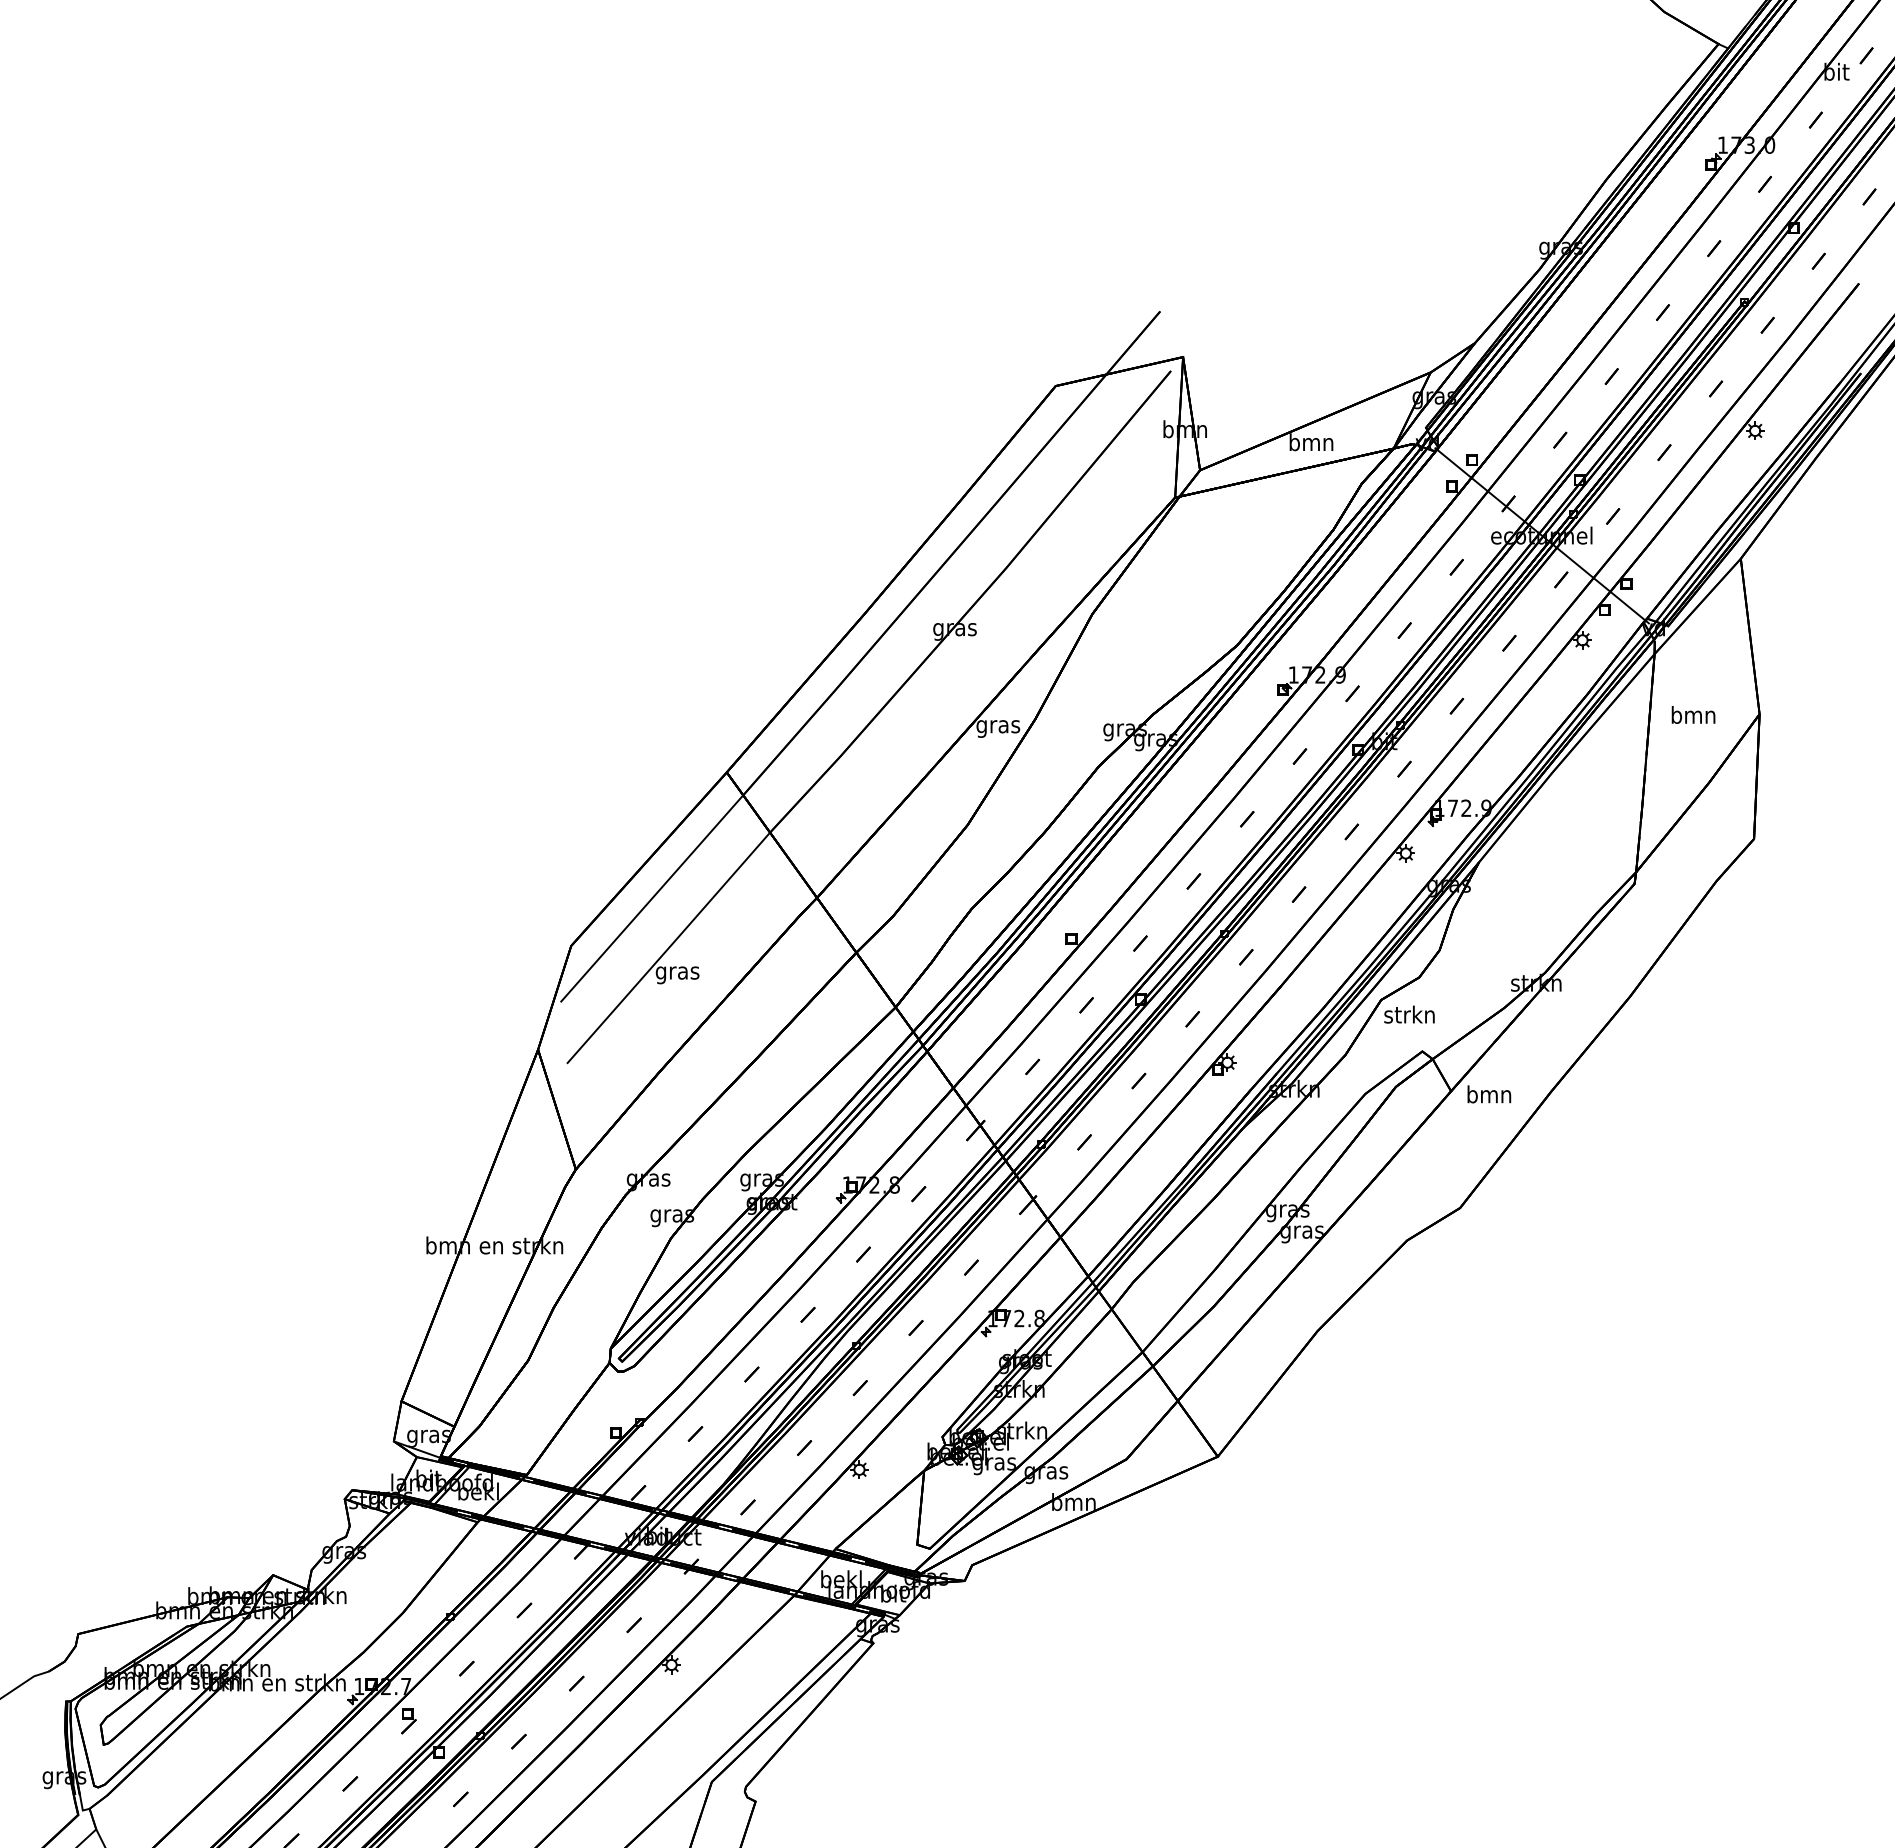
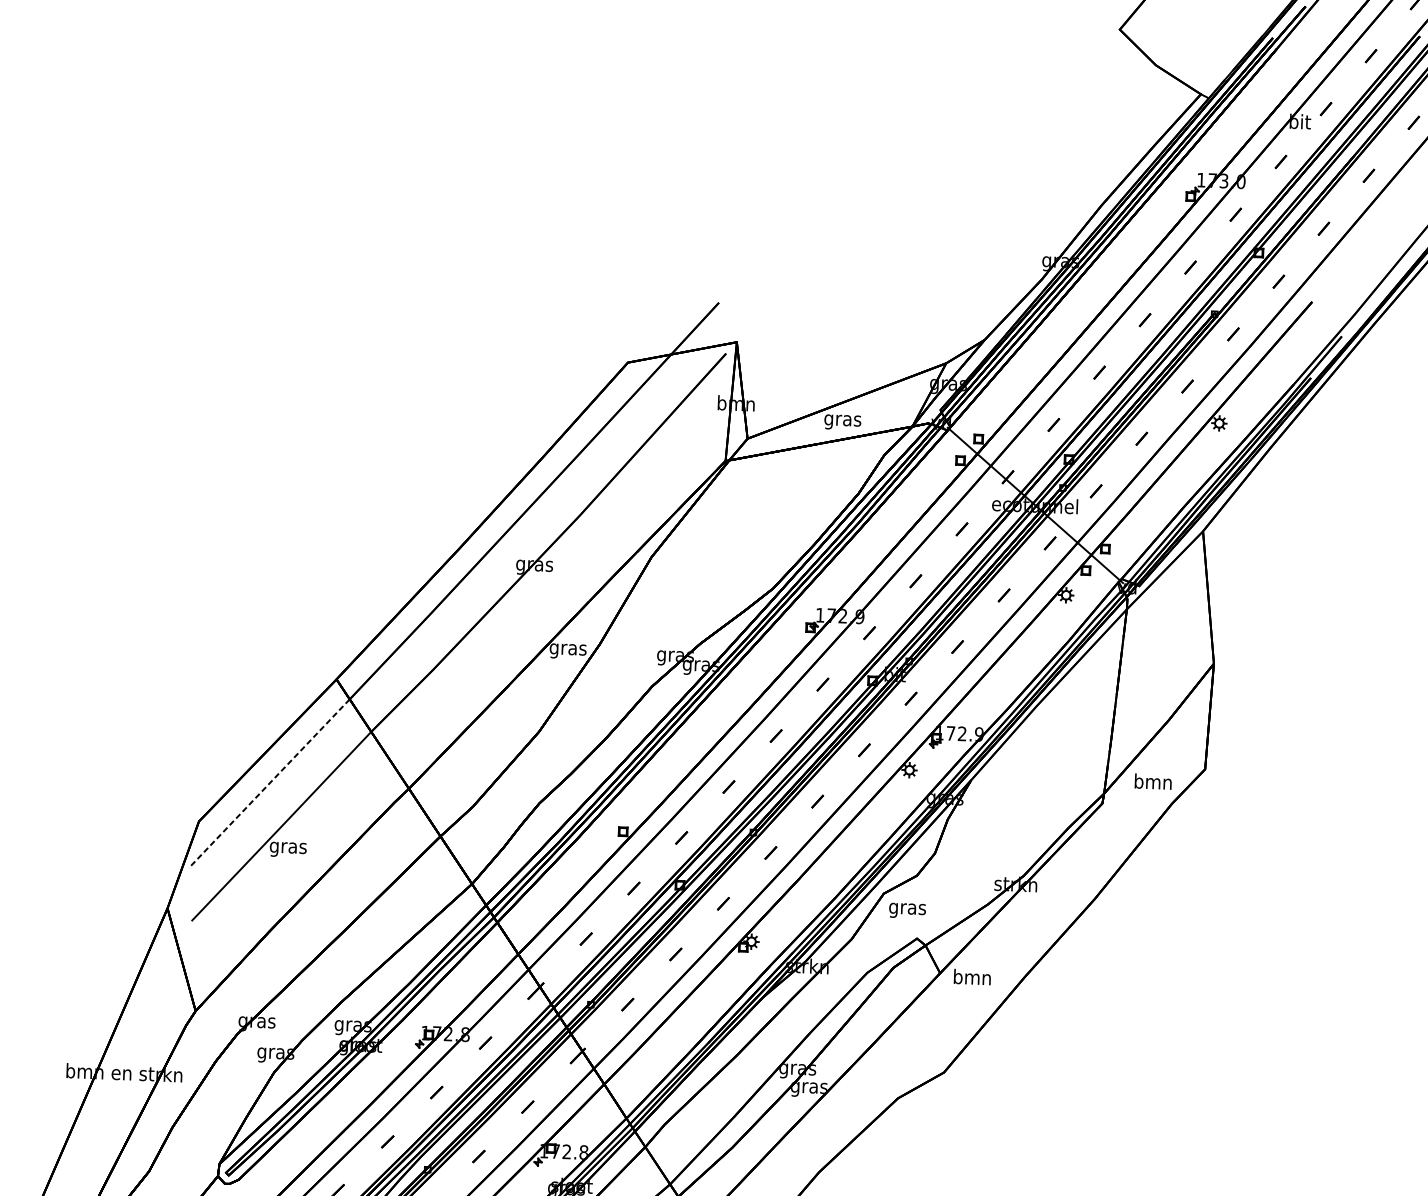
text: (1311, 444) -> (842, 420), bmn -> gras
text: (1693, 714) -> (1153, 781), moved
line: (652, 898) -> (269, 783), solid -> dashed
text: (1409, 1016) -> (907, 908), strkn -> gras

